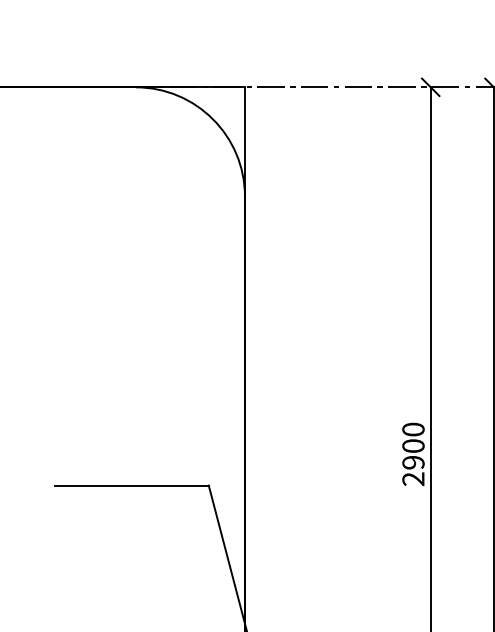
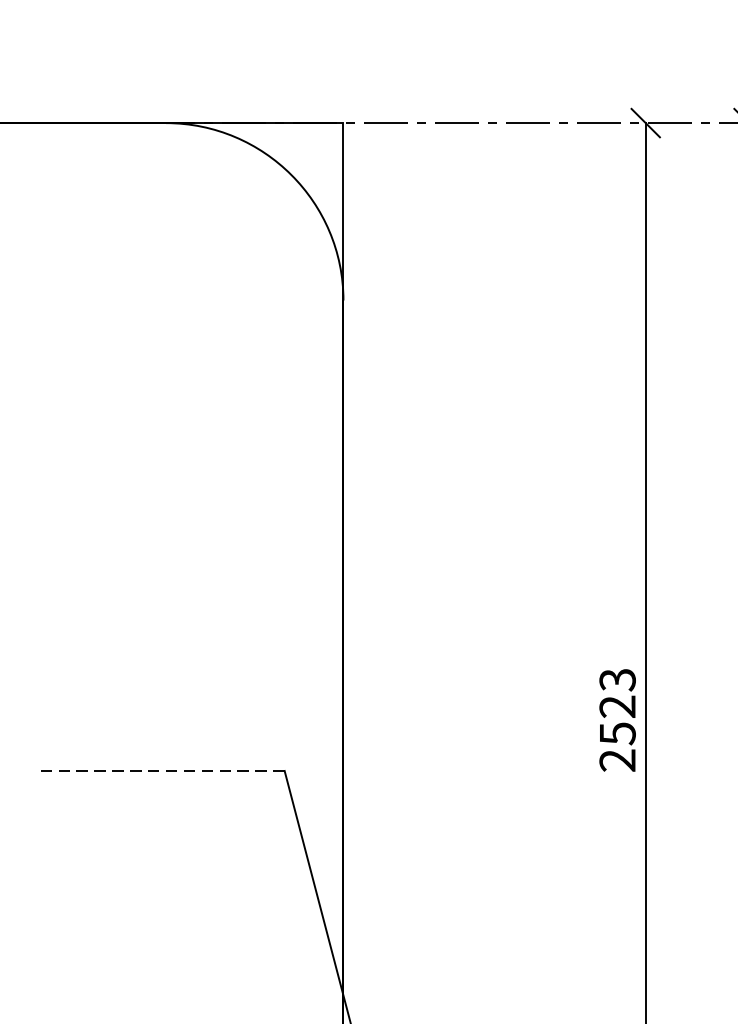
text: (413, 445) -> (617, 705), 2900 -> 2523
line: (131, 485) -> (158, 770), solid -> dashed

